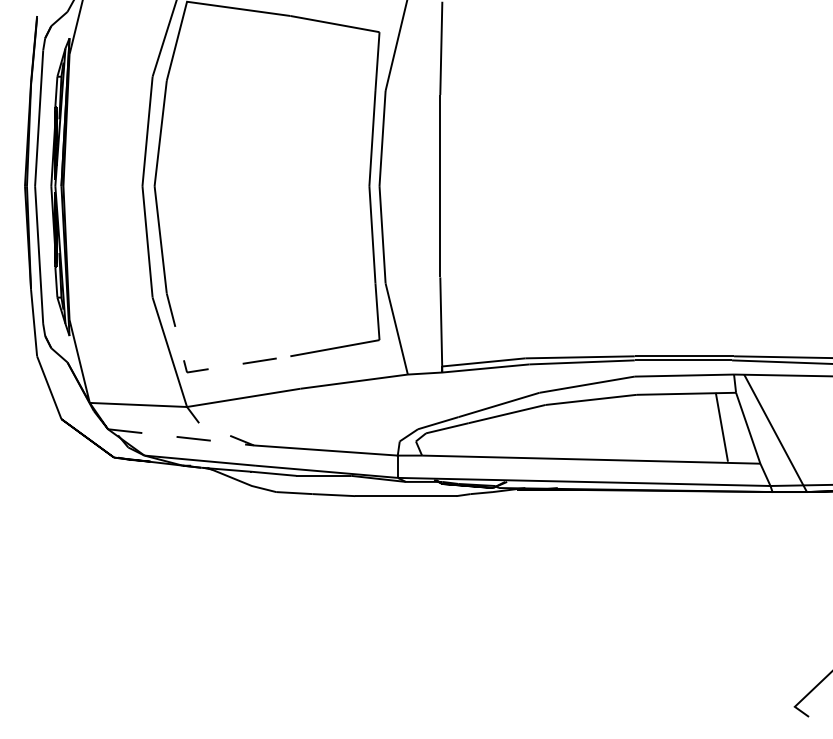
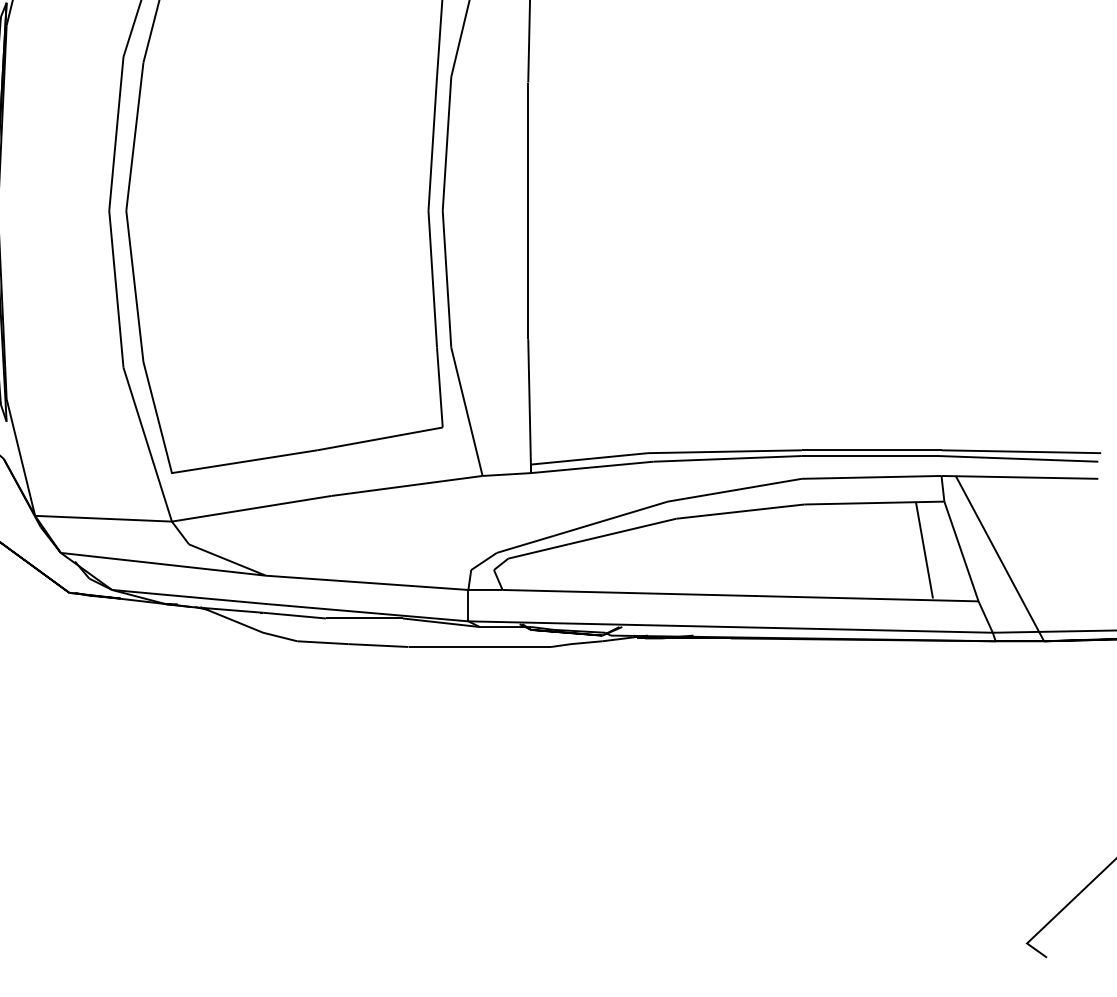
line: (197, 370) -> (186, 470), dashed -> solid
line: (211, 440) -> (206, 568), dashed -> solid

